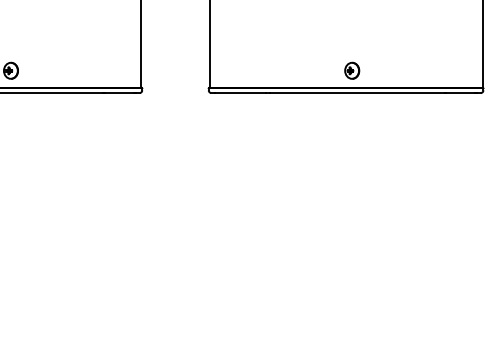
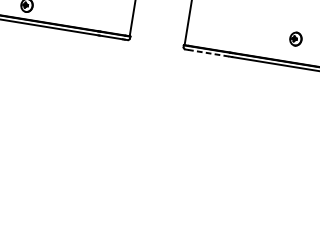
part: (352, 70) -> (296, 38), moved
line: (240, 93) -> (208, 53), solid -> dashed

